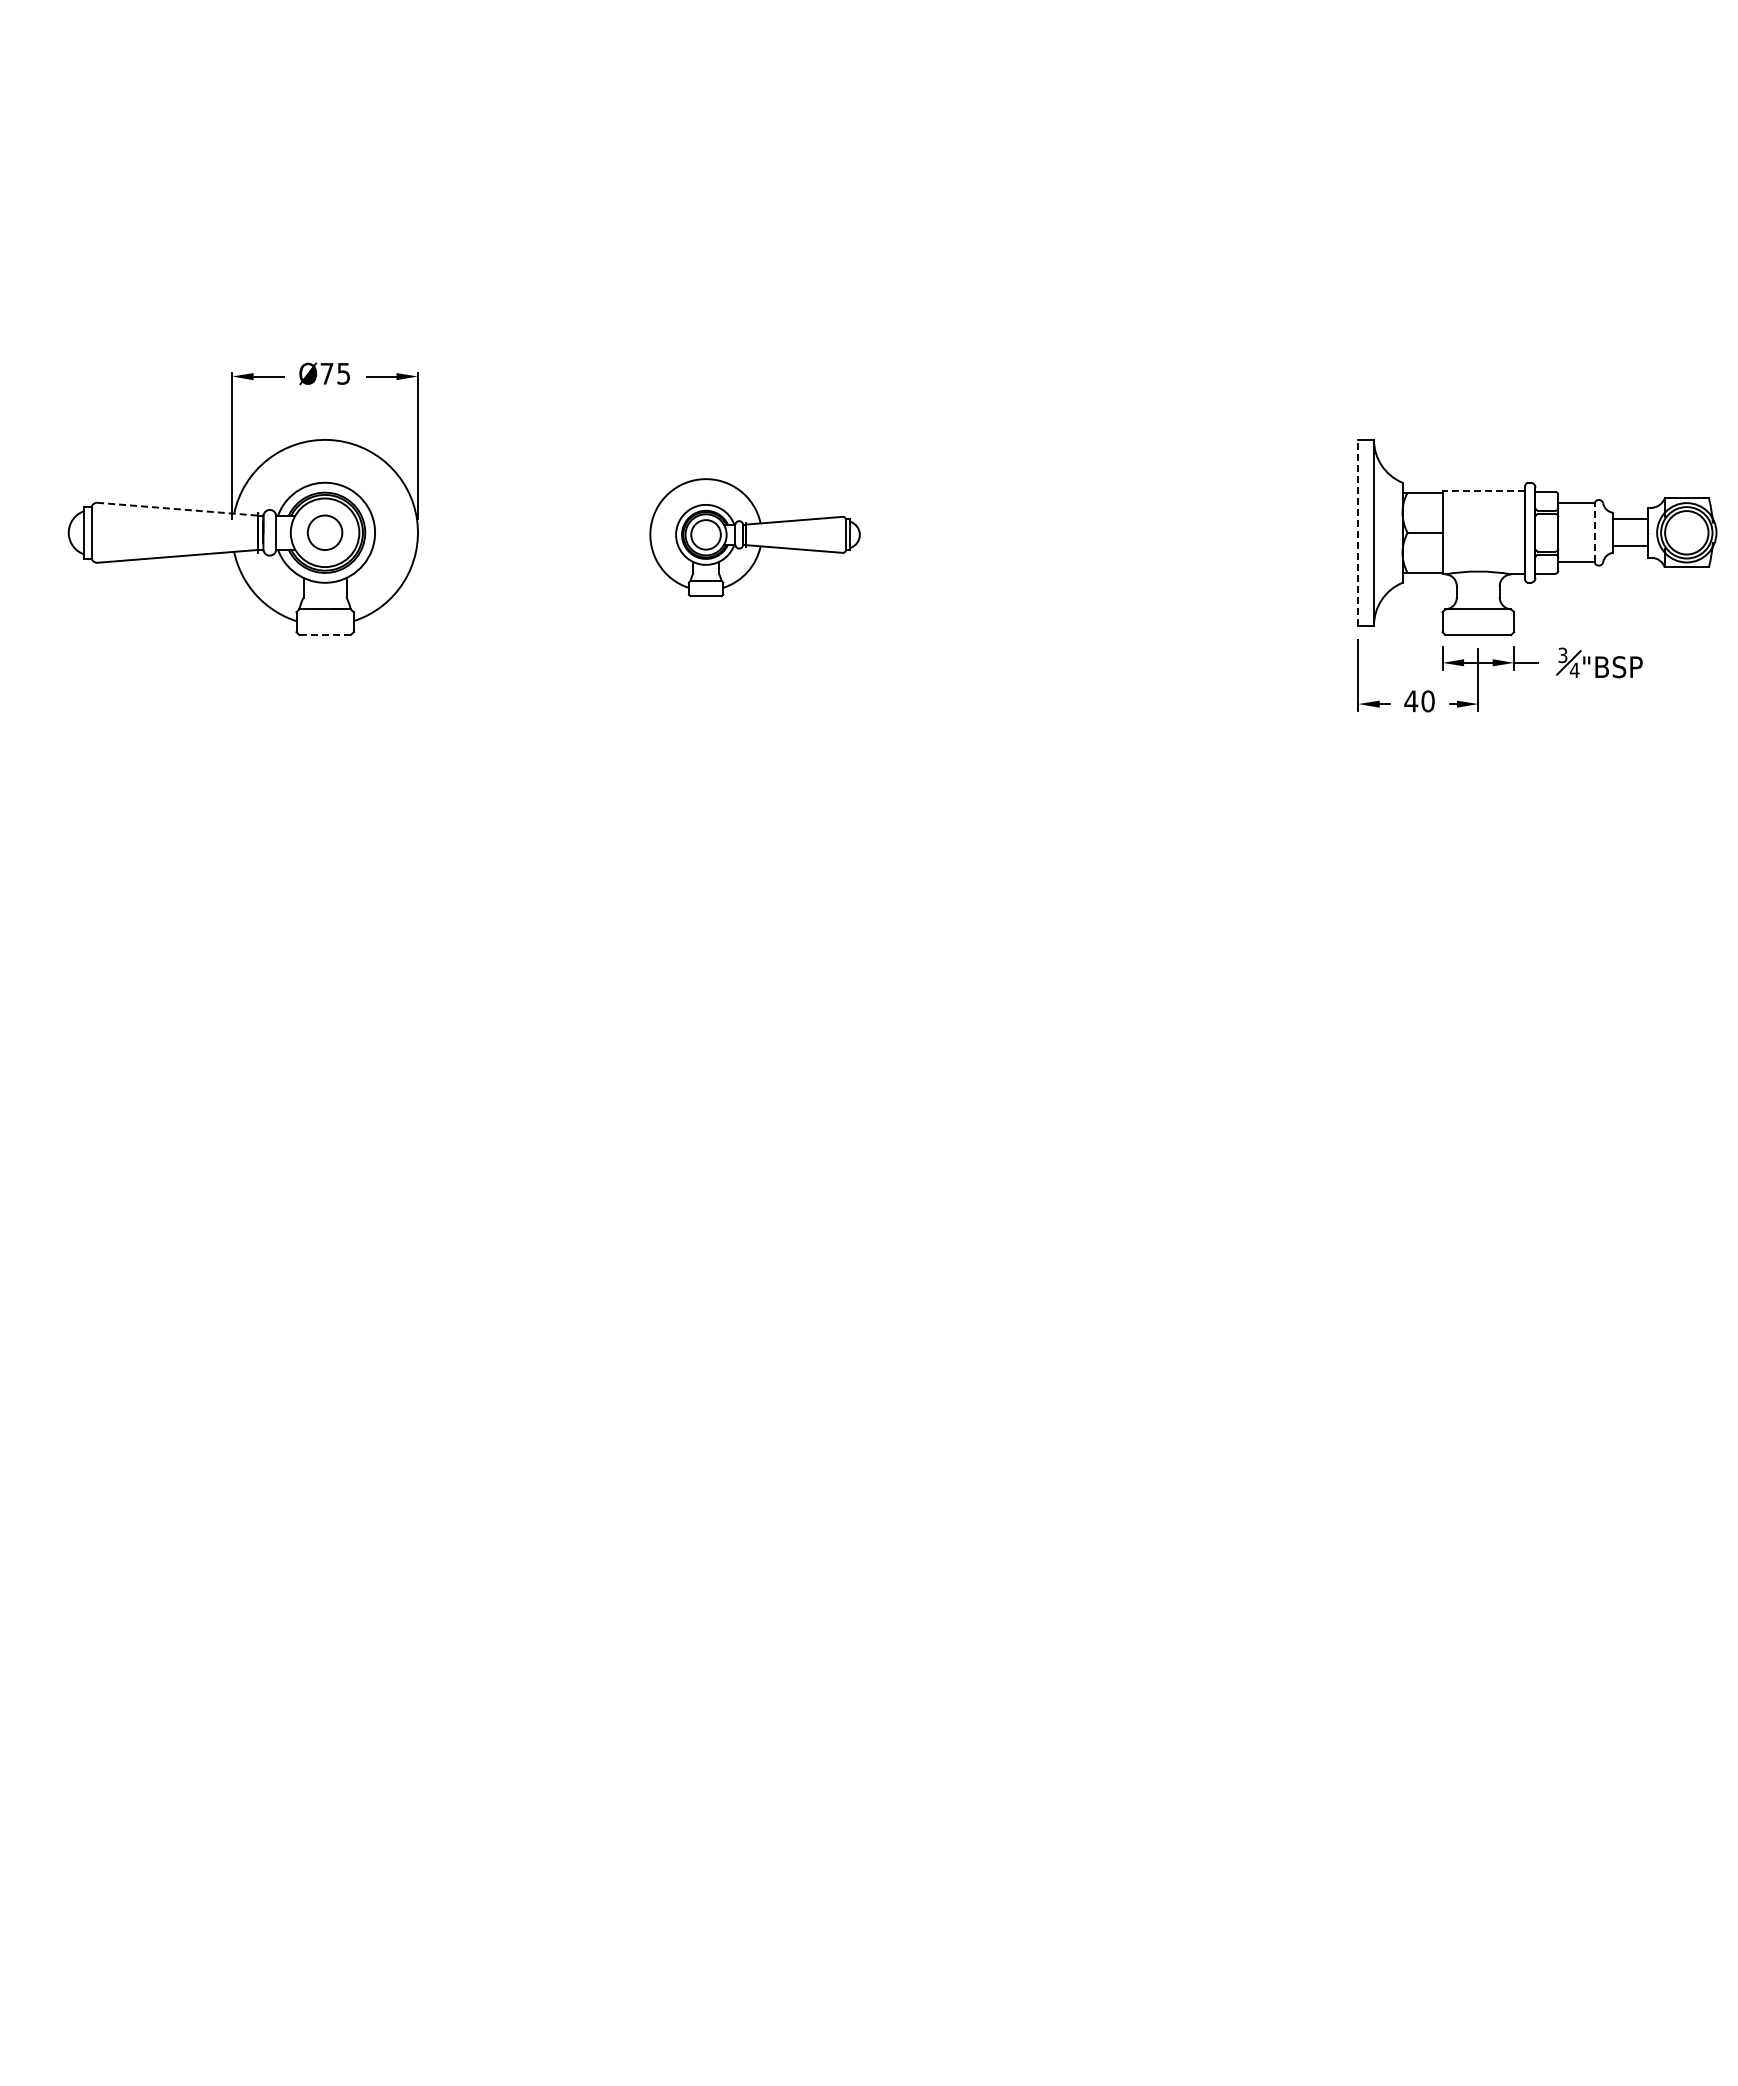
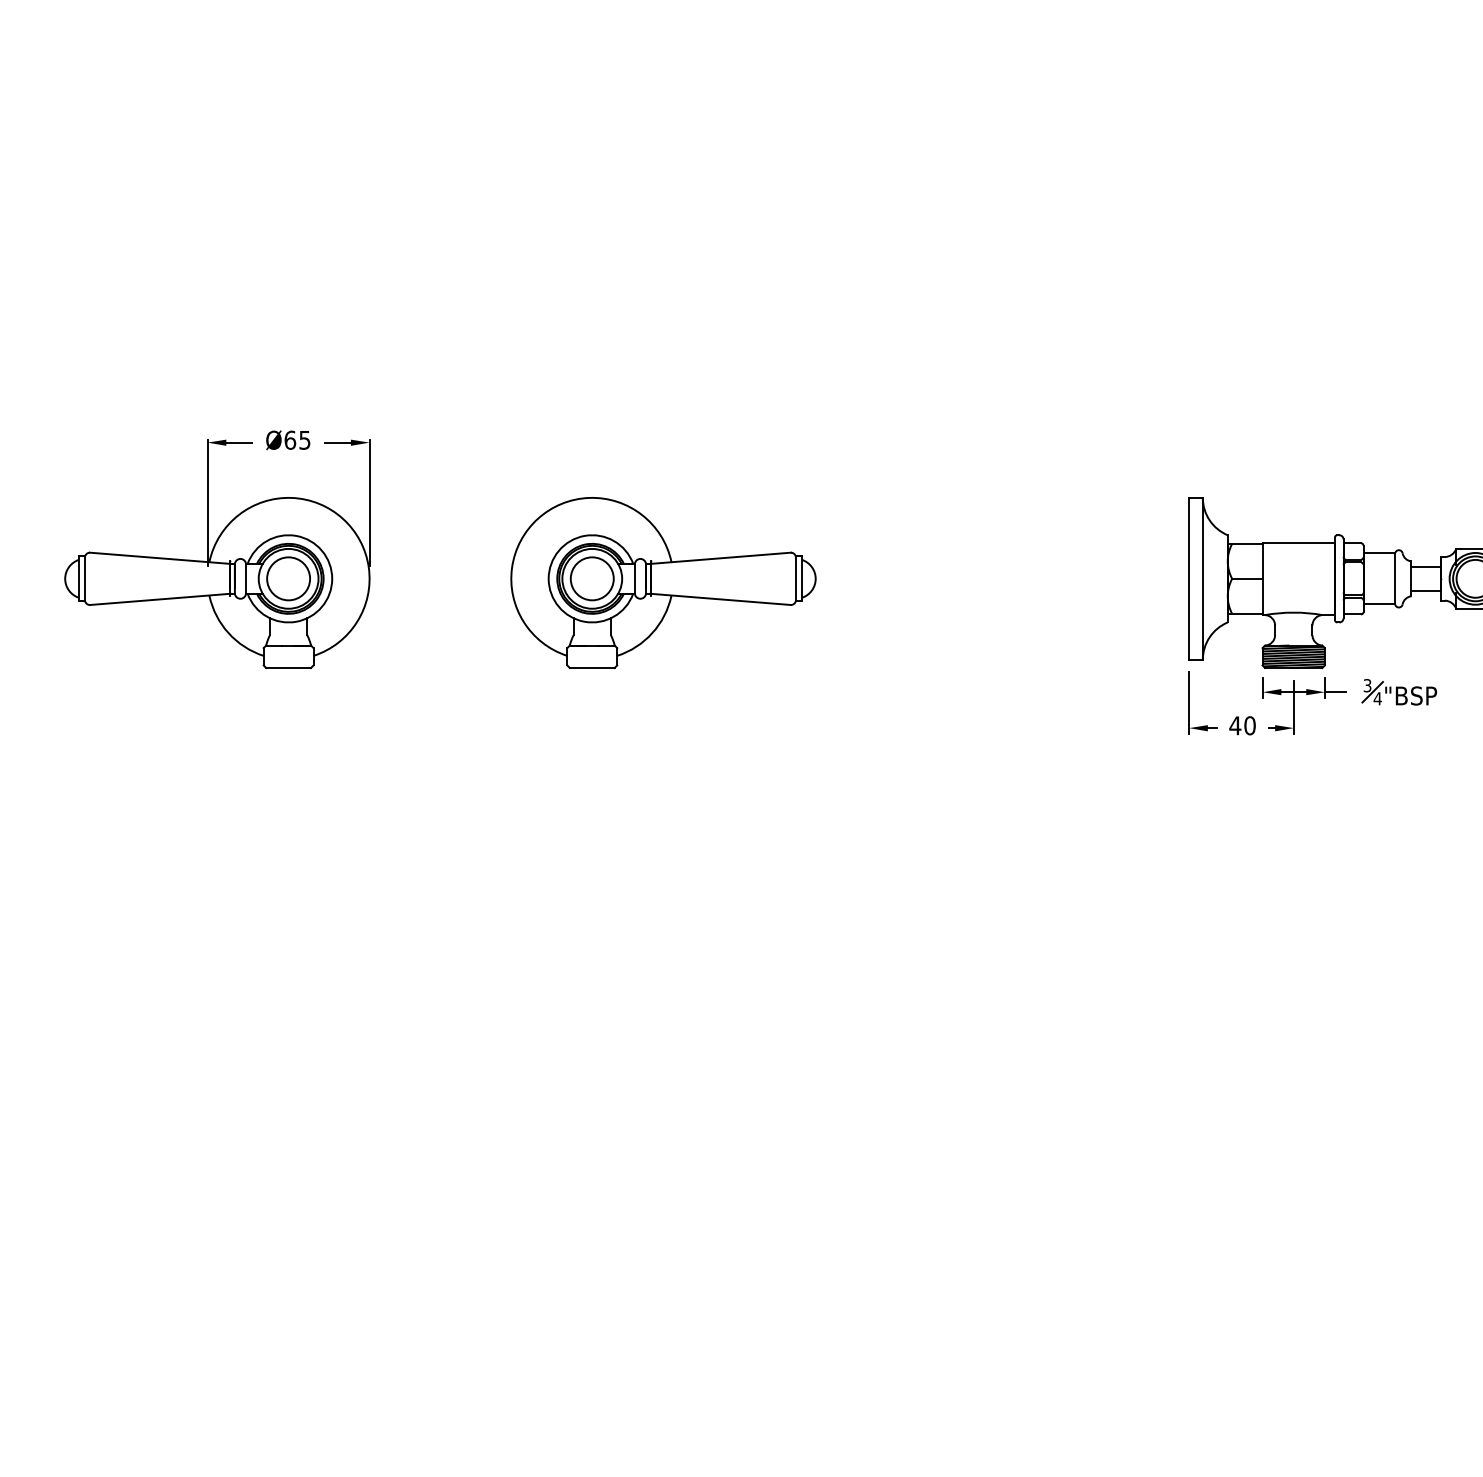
text: (326, 373) -> (289, 440), Ø75 -> Ø65
line: (1483, 491) -> (1298, 542), dashed -> solid
line: (177, 509) -> (159, 558), dashed -> solid
circle: (324, 532) -> (288, 578), size x1.43
line: (1358, 532) -> (1189, 578), dashed -> solid
line: (1594, 532) -> (1395, 578), dashed -> solid
part: (754, 537) -> (662, 582), size x1.67
hatch: (1478, 622) -> (1293, 657), added
line: (325, 635) -> (288, 668), dashed -> solid

